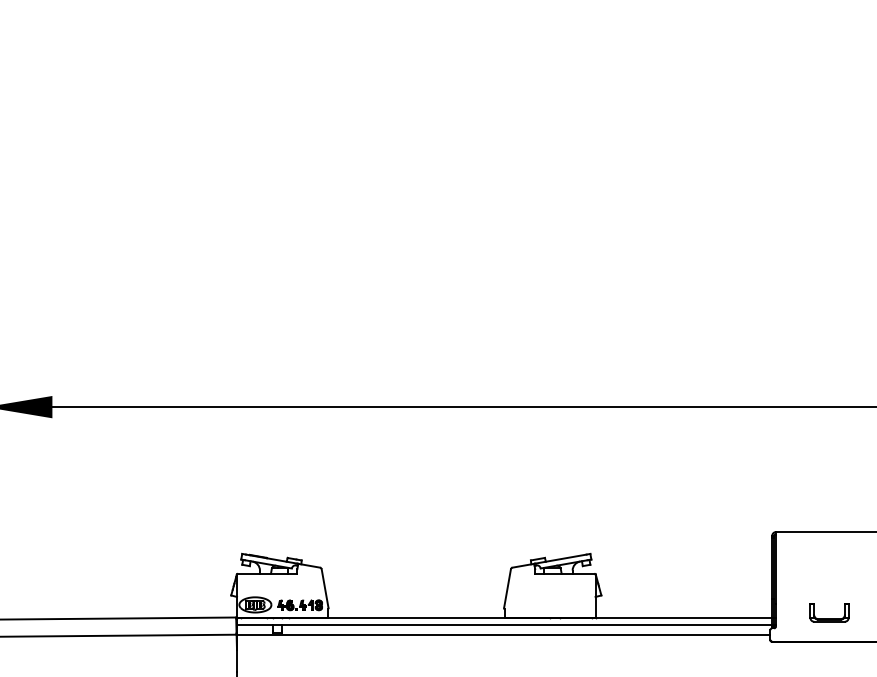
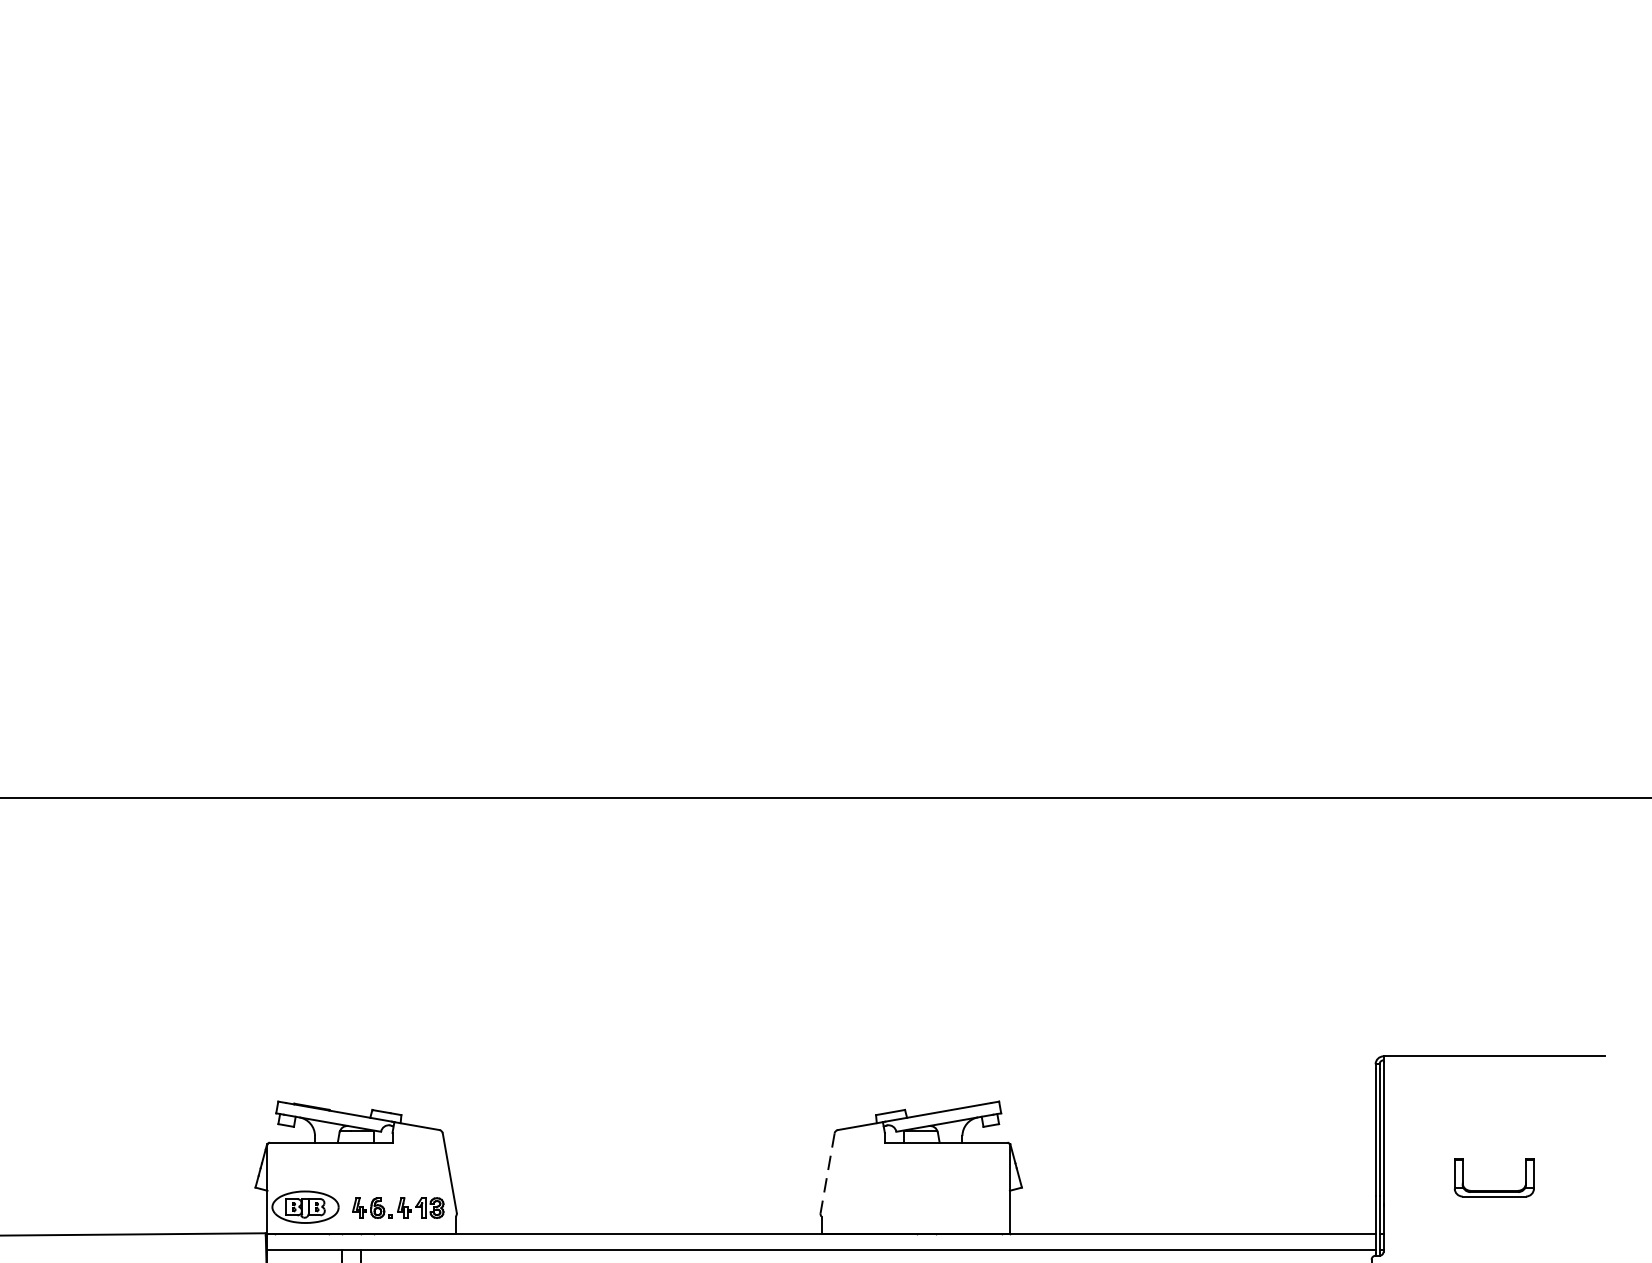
line: (507, 588) -> (827, 1173), solid -> dashed
part: (829, 612) -> (1494, 1177), moved

